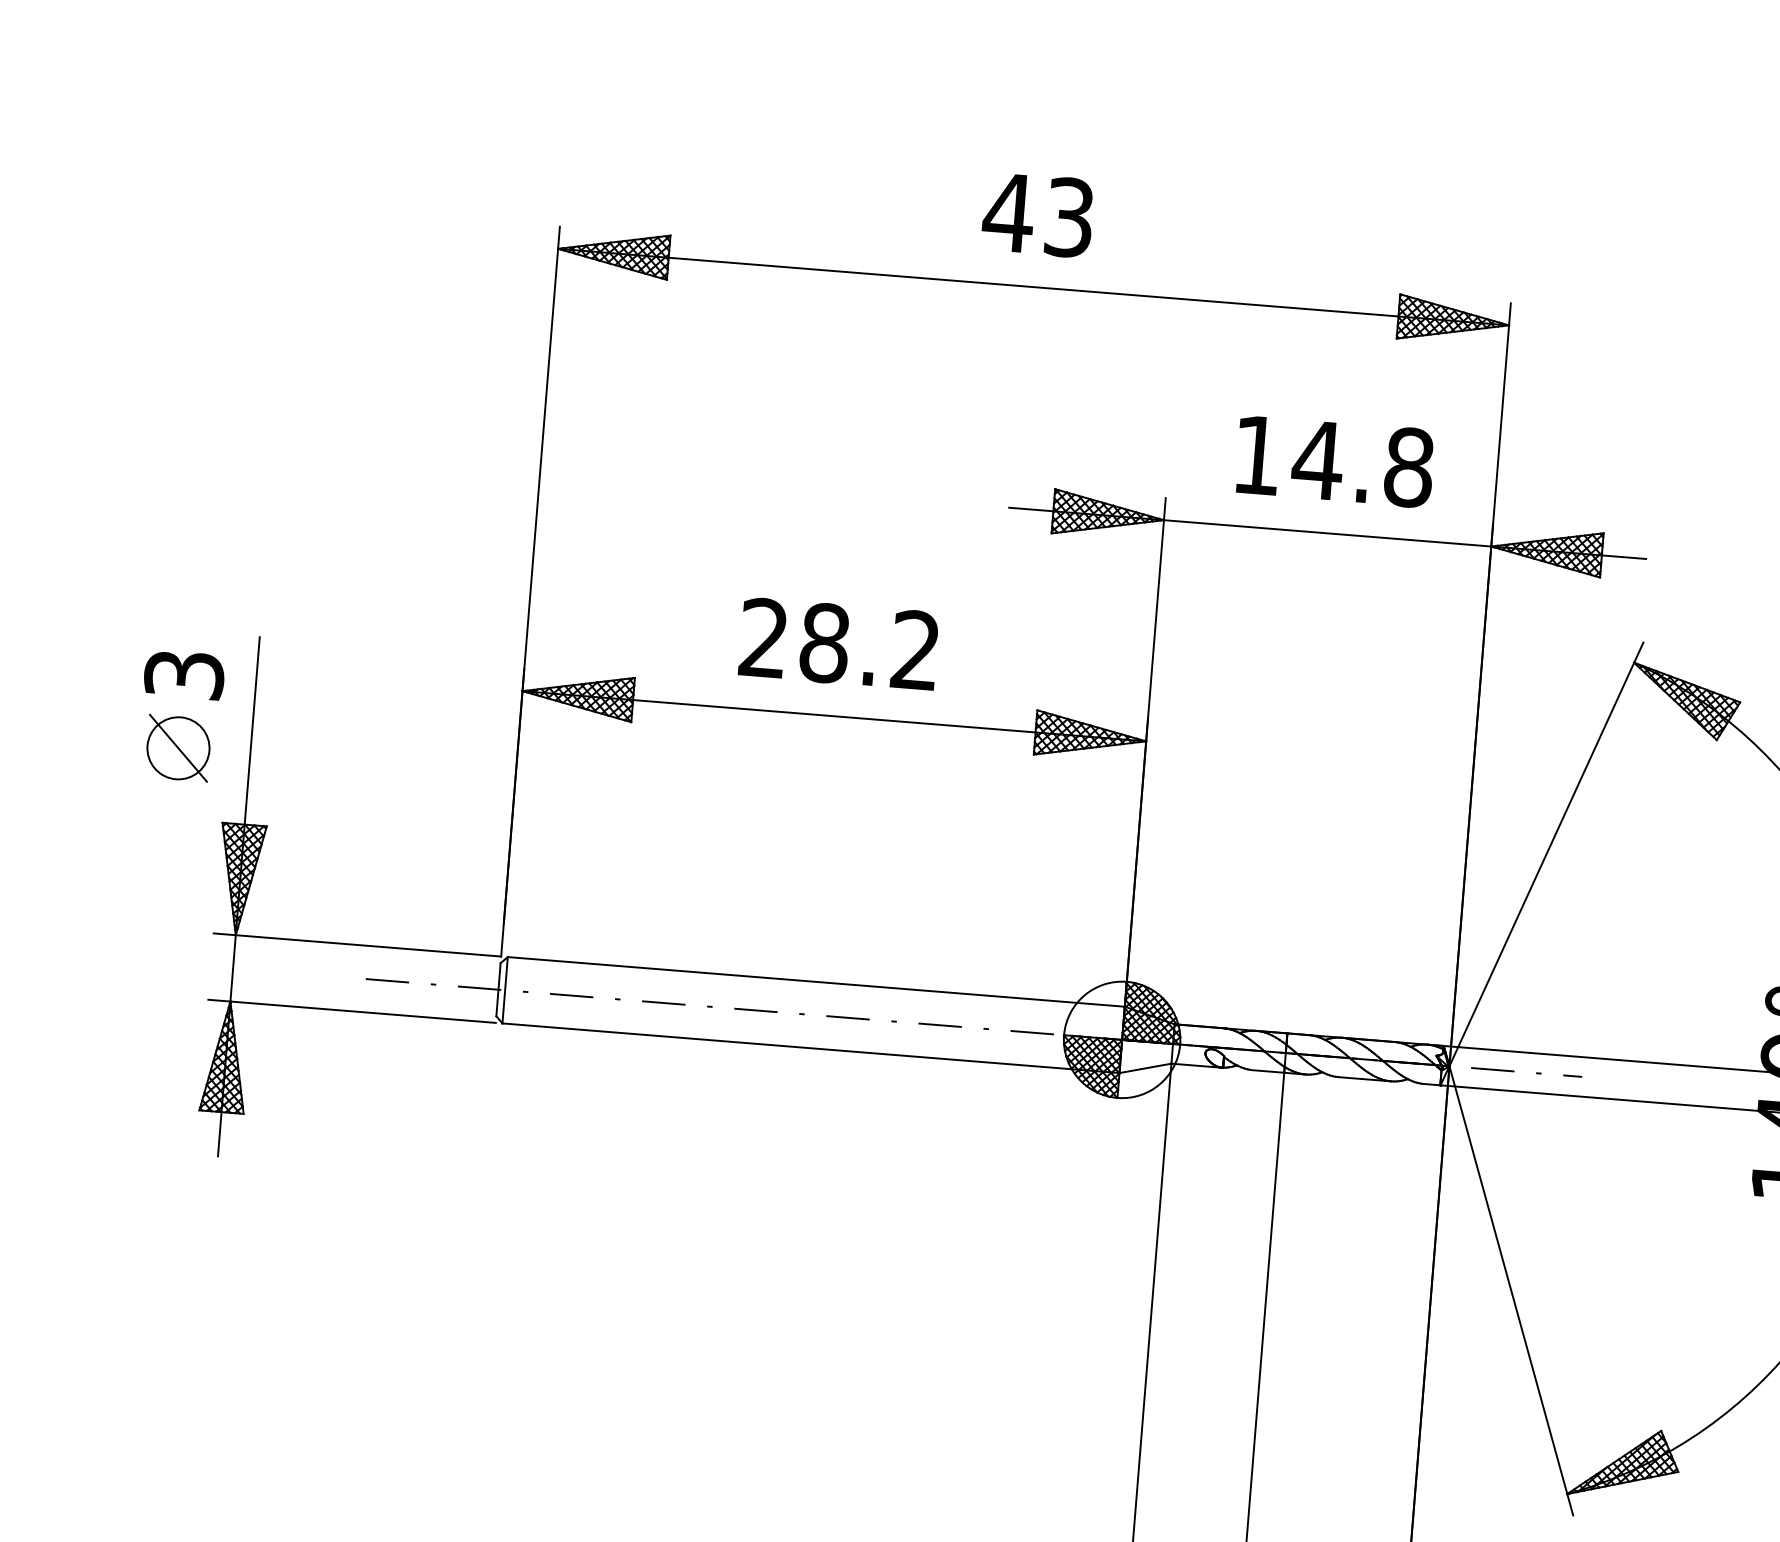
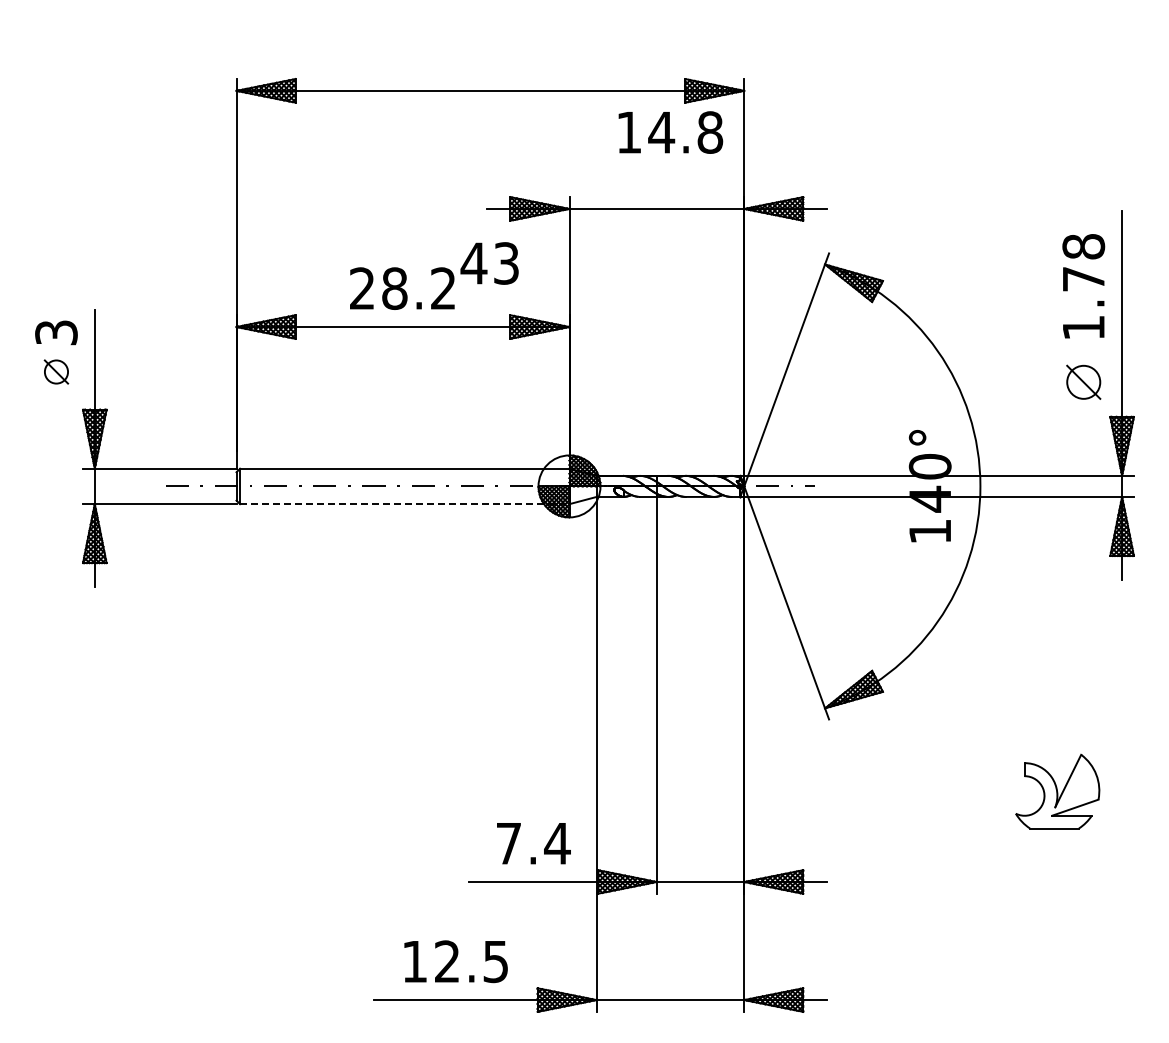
text: (1037, 215) -> (489, 263), moved
text: (1334, 461) -> (670, 132), moved
part: (178, 747) -> (56, 371), size x0.7
line: (810, 1048) -> (404, 504), solid -> dashed

